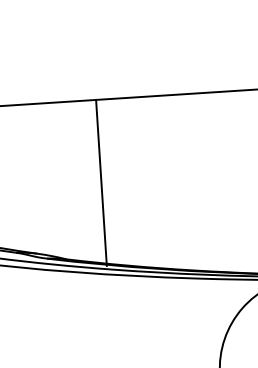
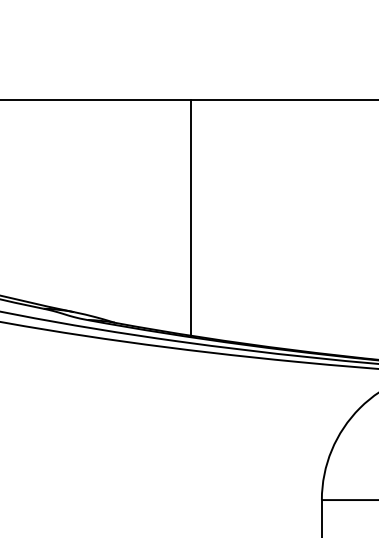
line: (101, 182) -> (191, 217), moved

